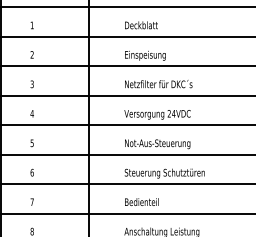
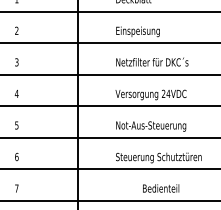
text: (141, 201) -> (160, 187), moved

